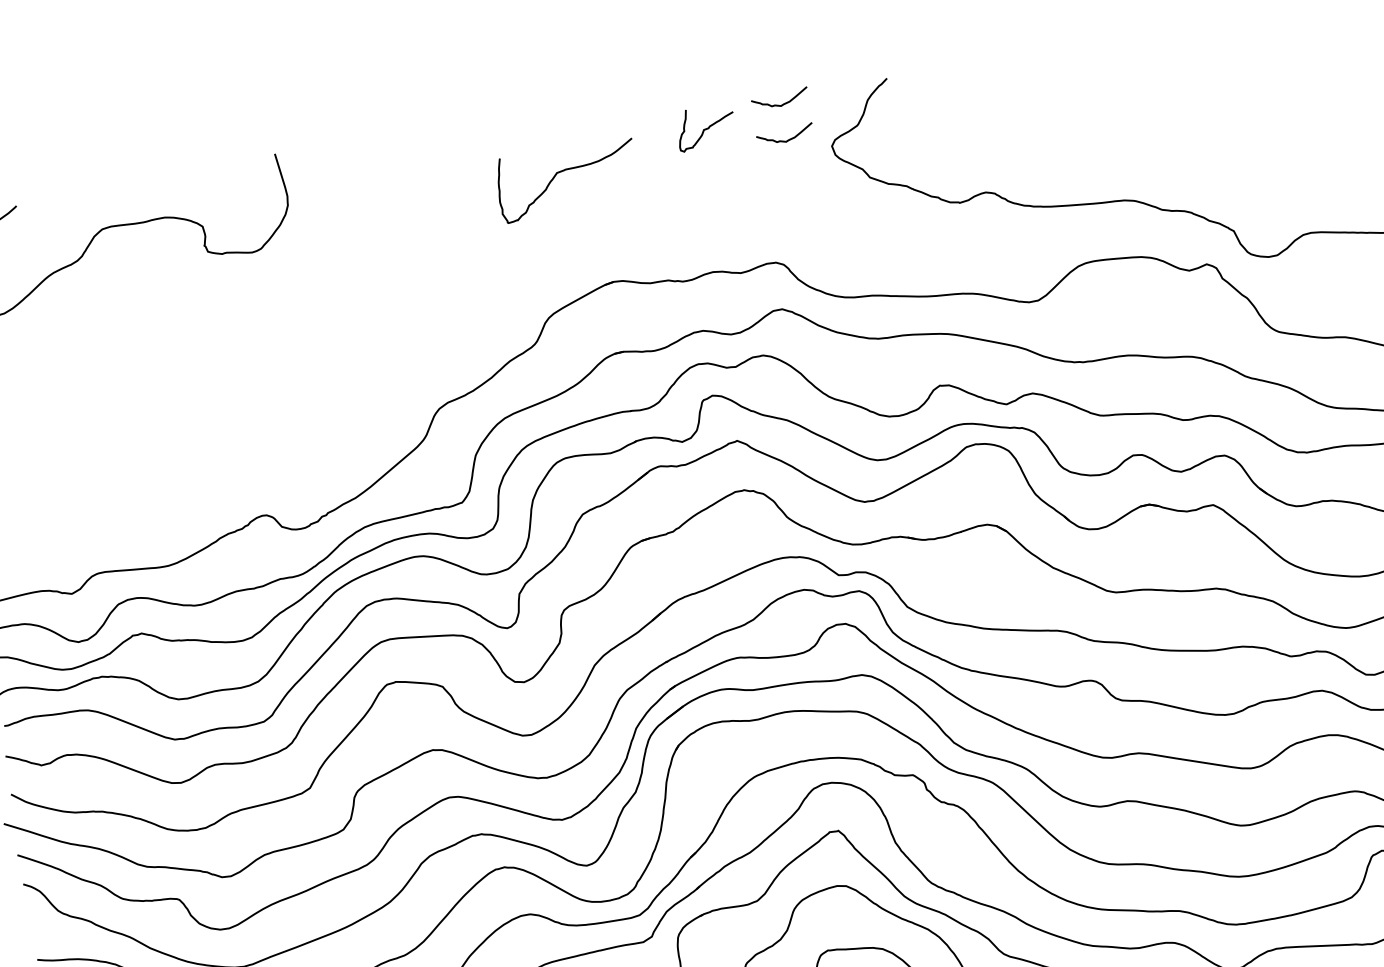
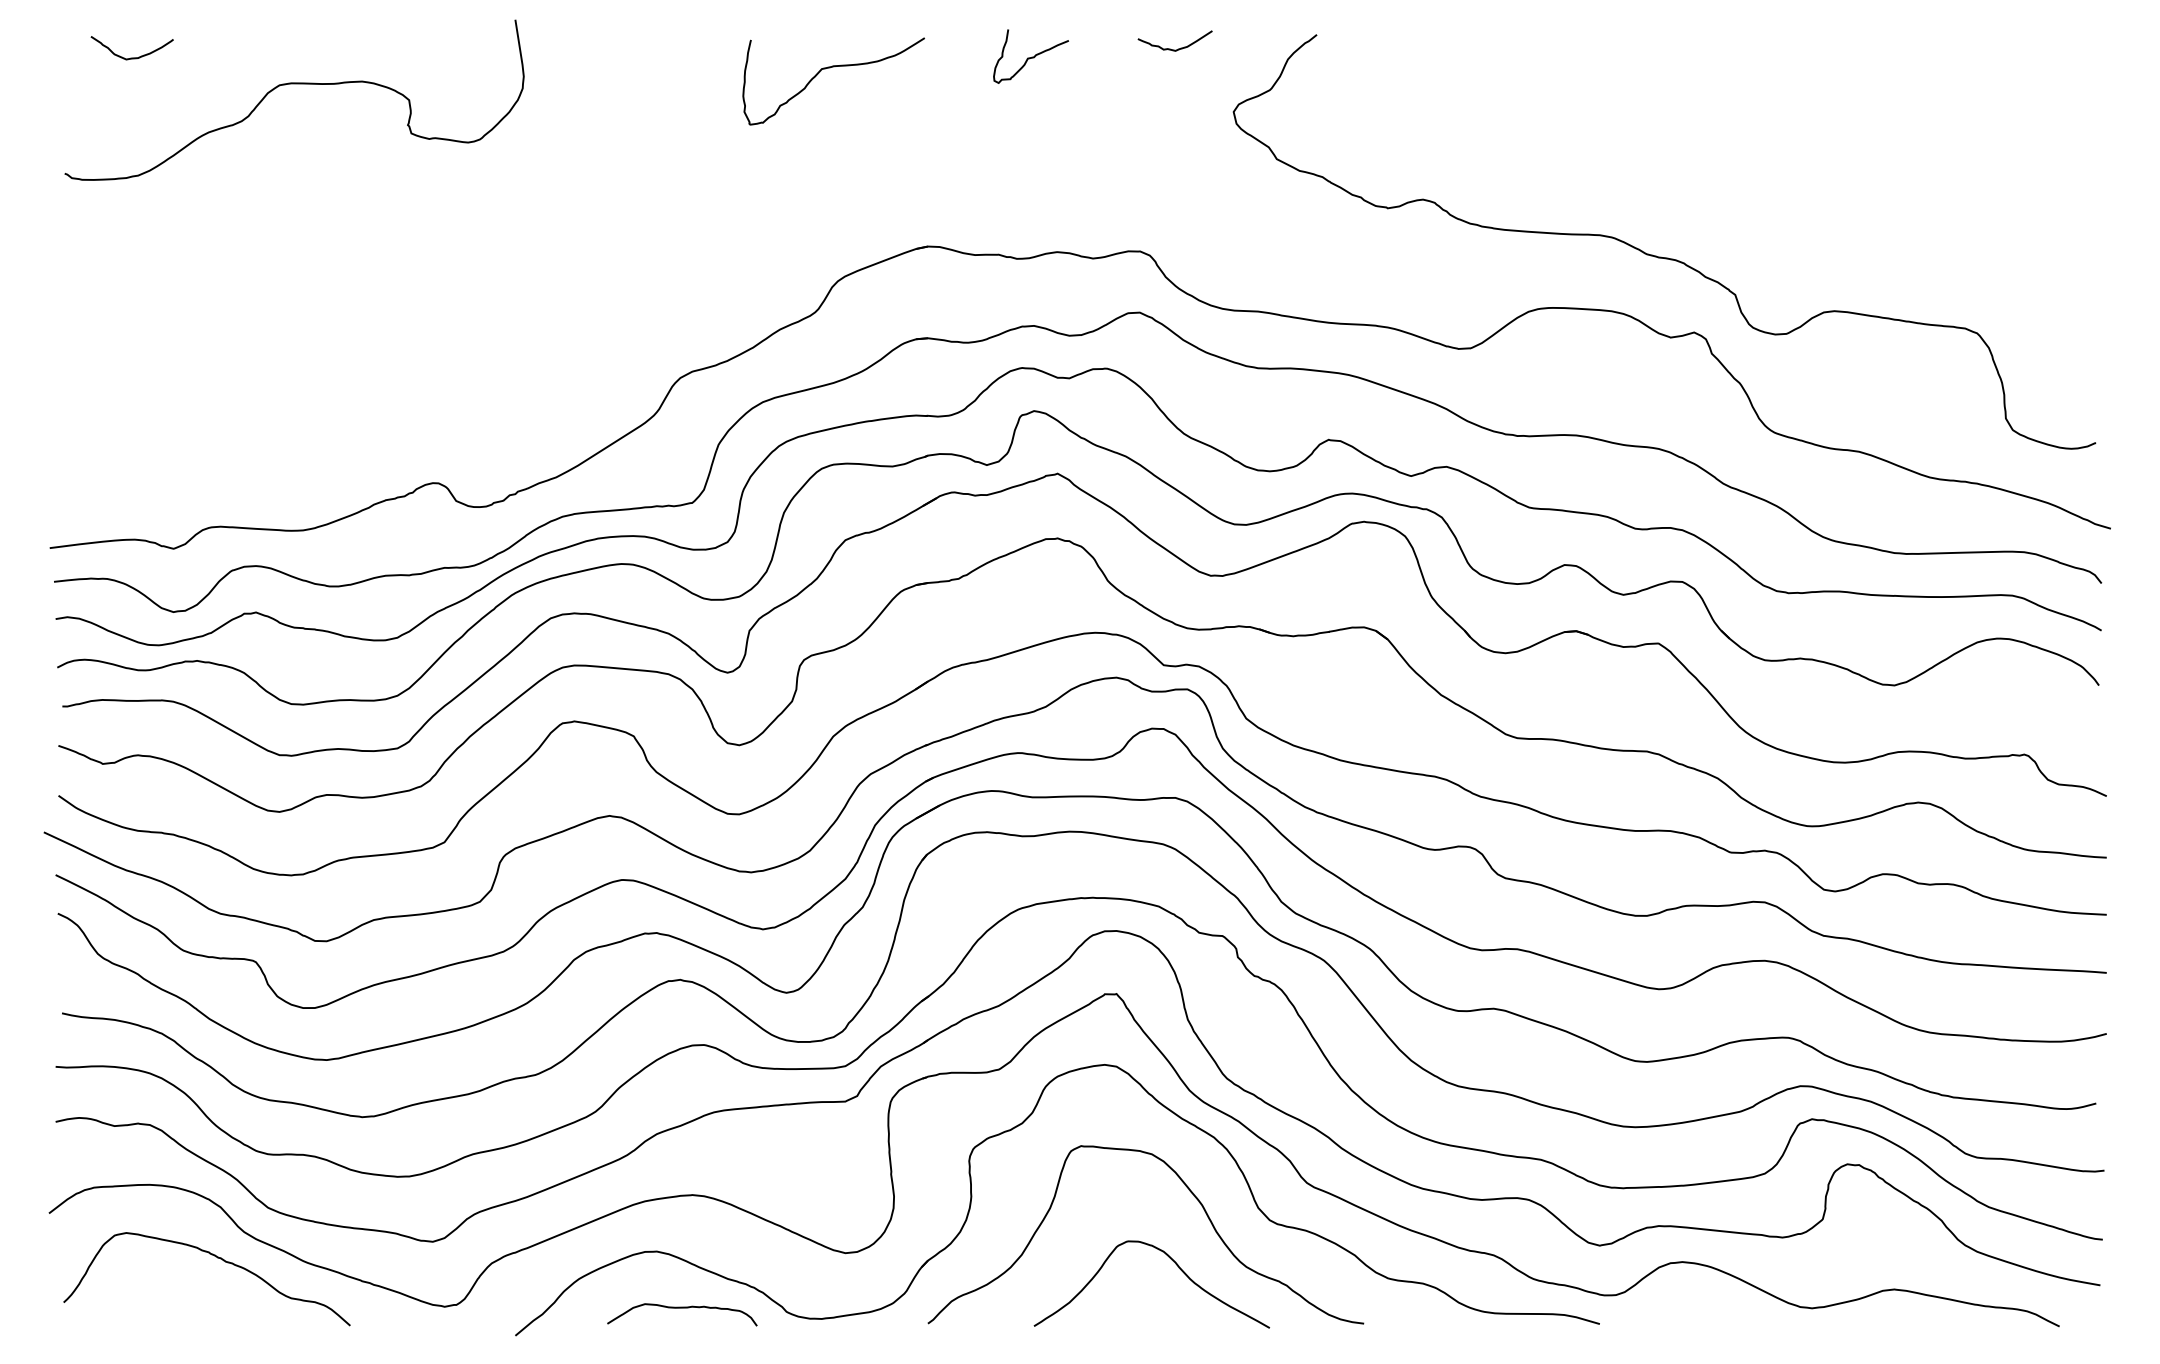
curve: (706, 127) -> (1031, 56), moved
curve: (782, 140) -> (1170, 95), removed
curve: (563, 171) -> (830, 68), moved

